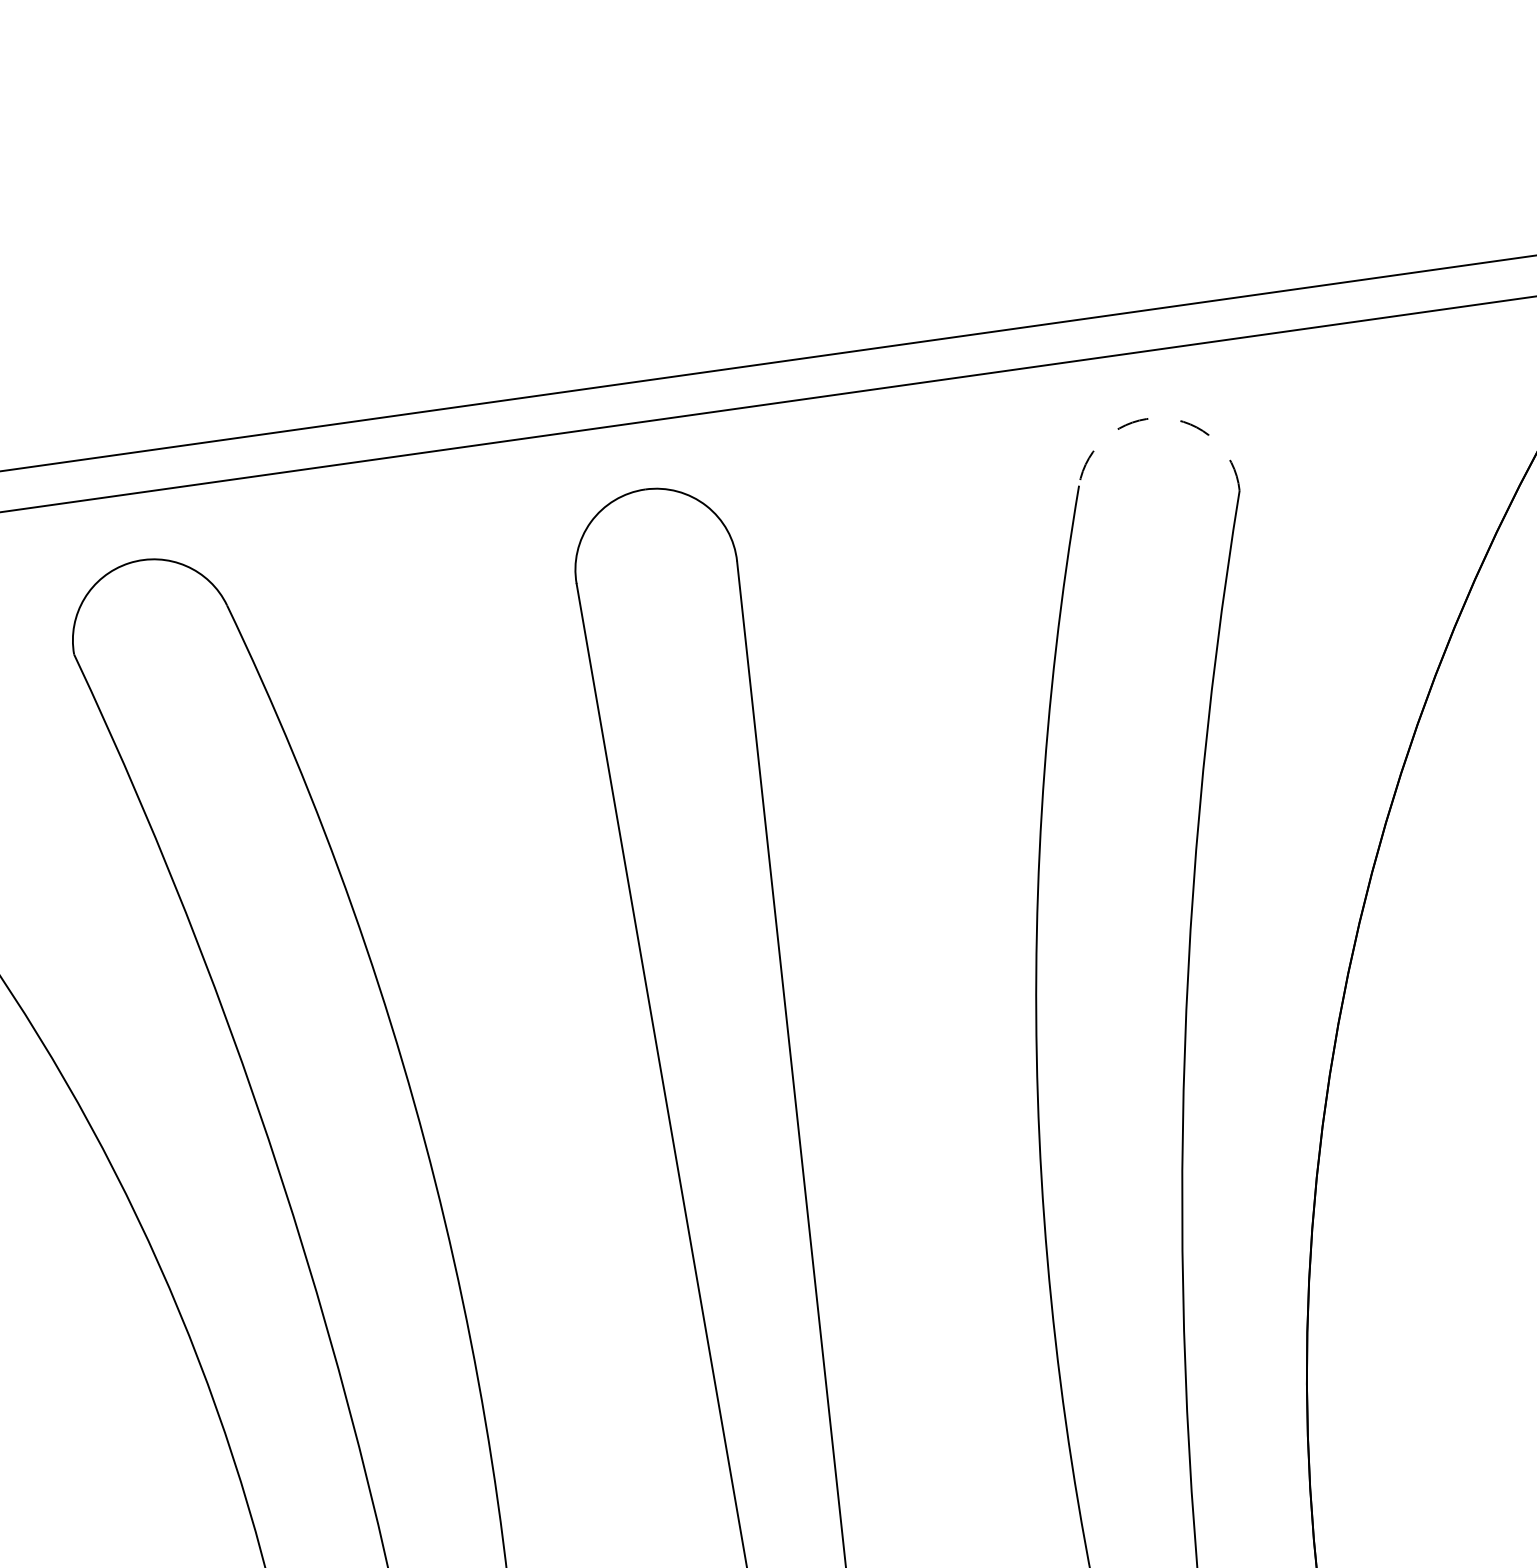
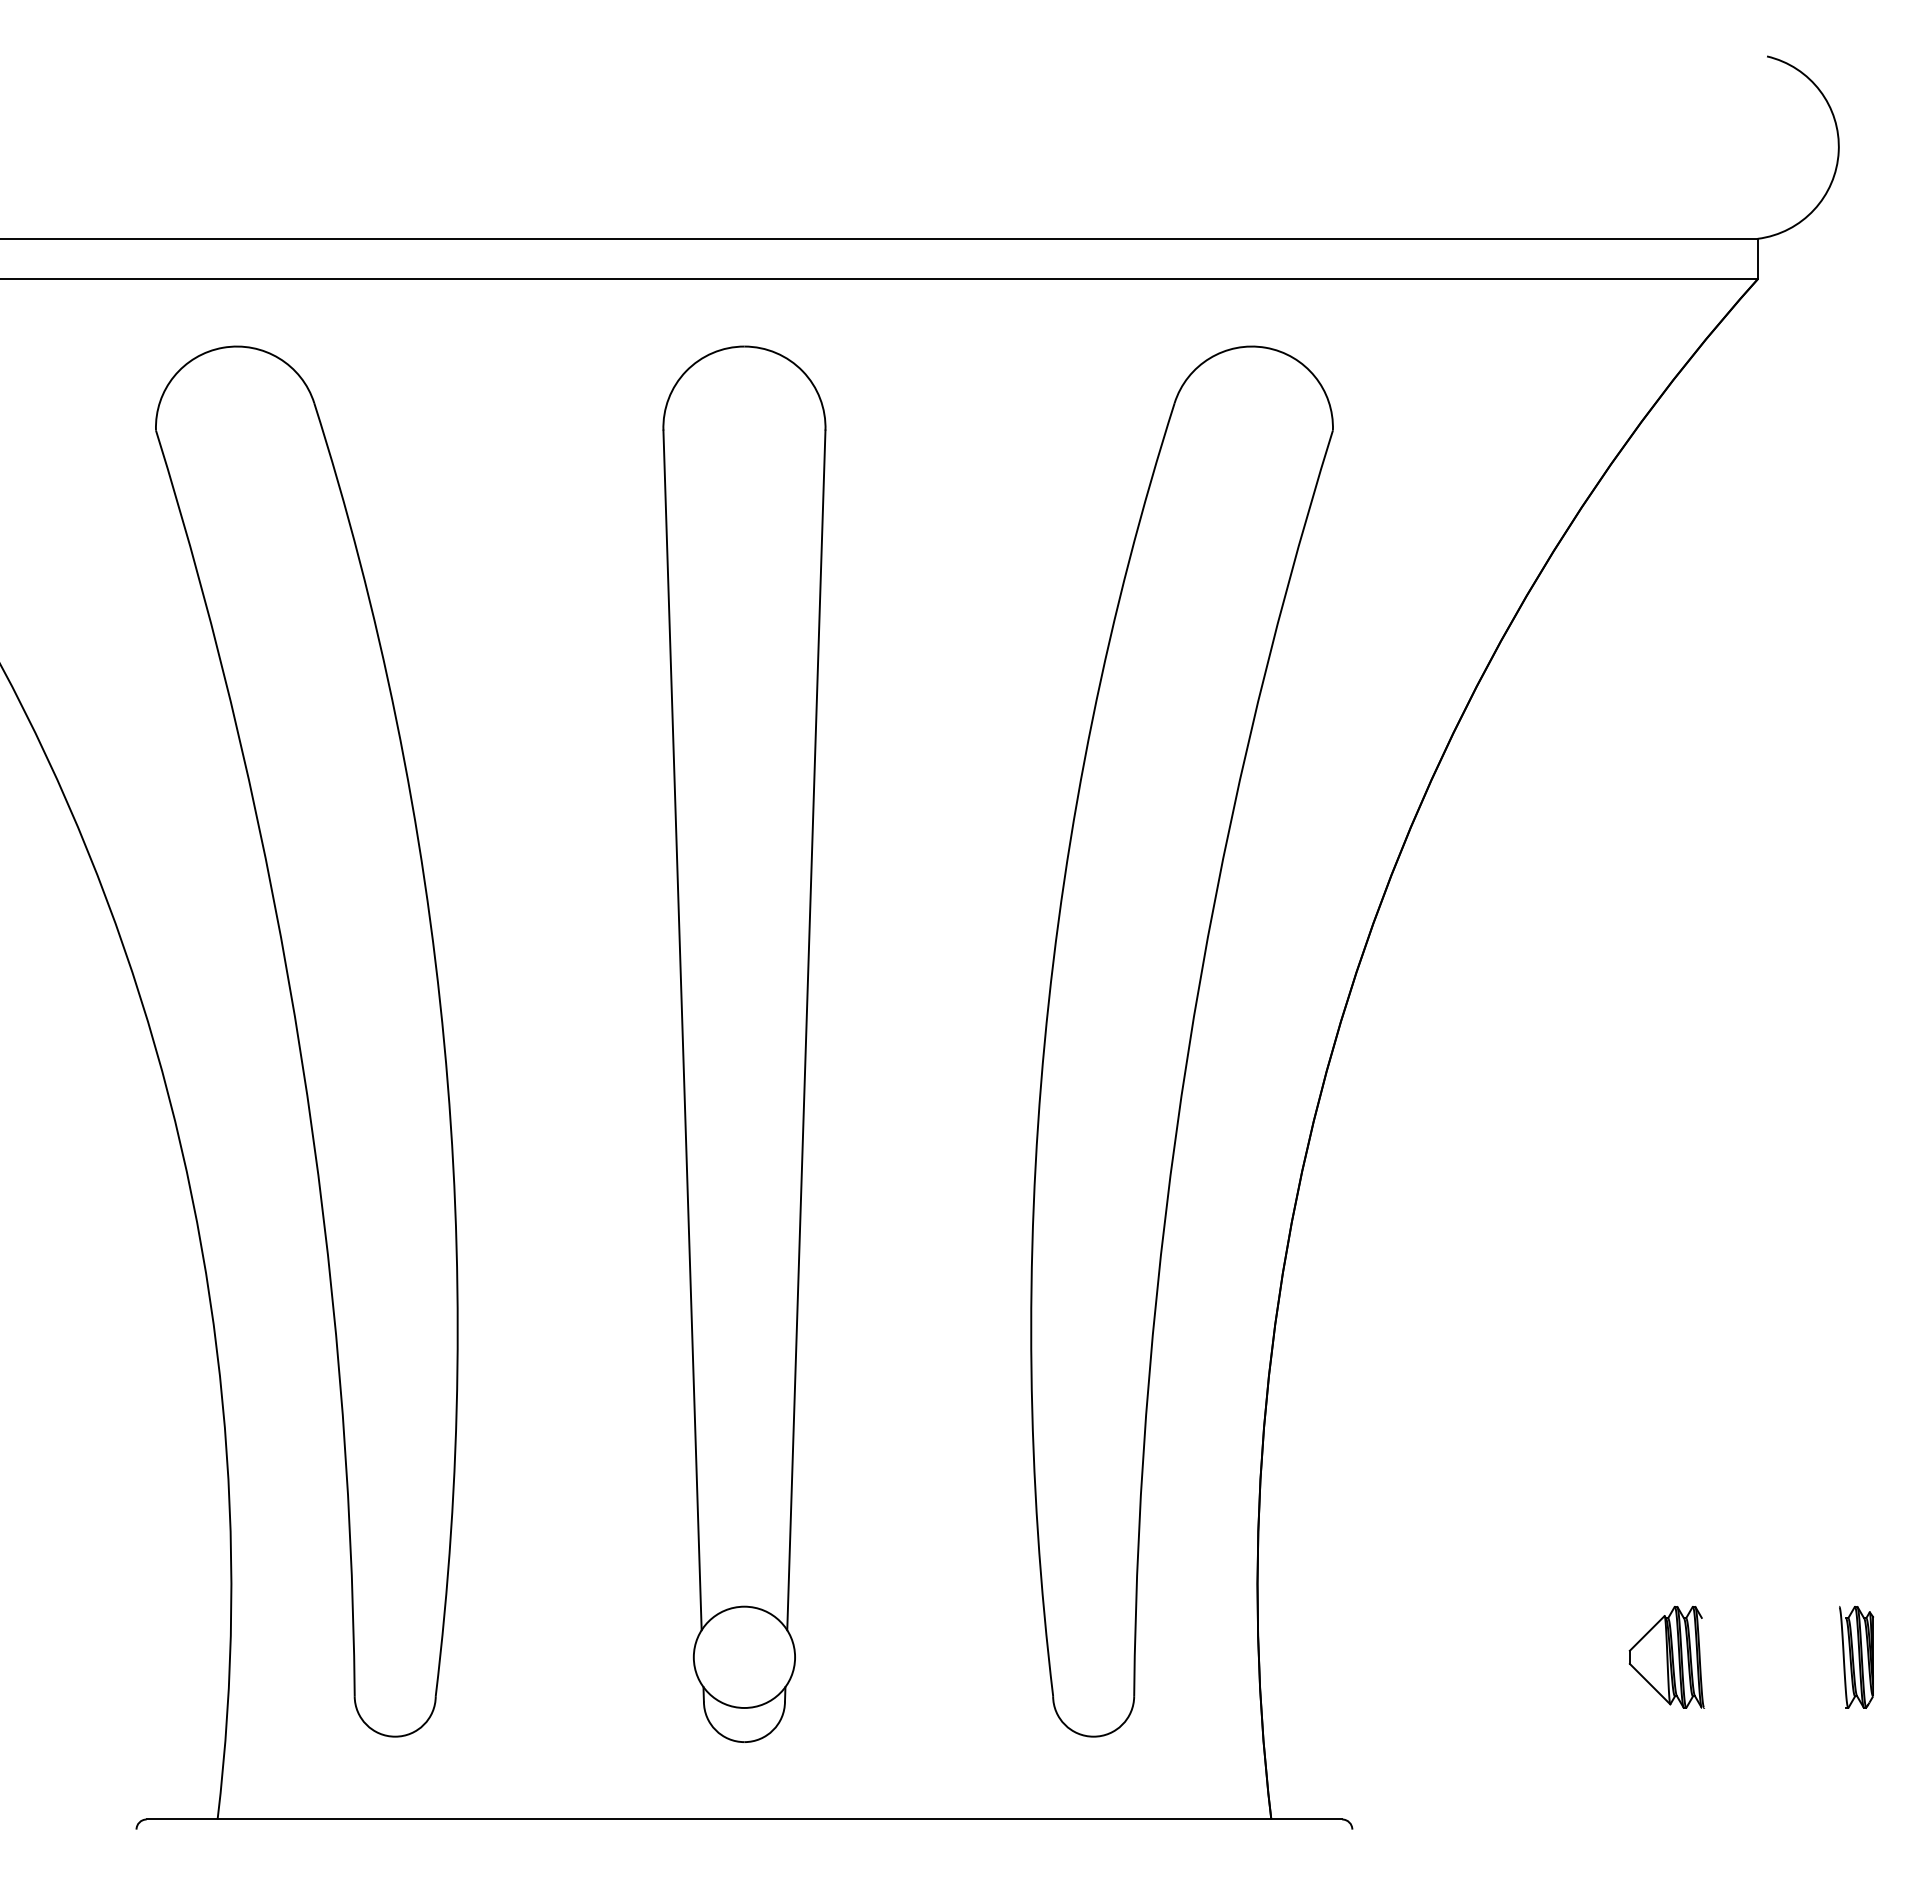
arc: (1161, 417) -> (1265, 347), dashed -> solid

